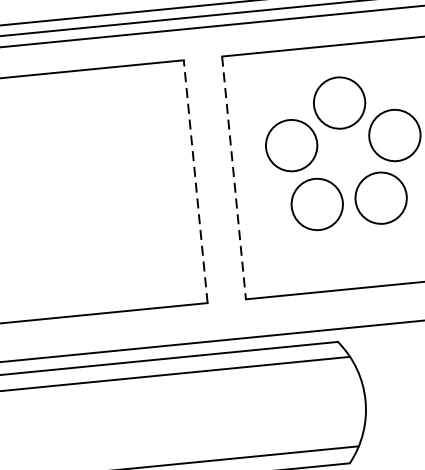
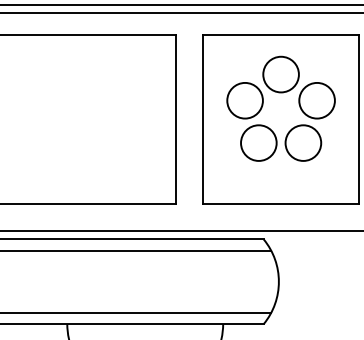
line: (234, 178) -> (203, 119), dashed -> solid
line: (195, 182) -> (176, 119), dashed -> solid

